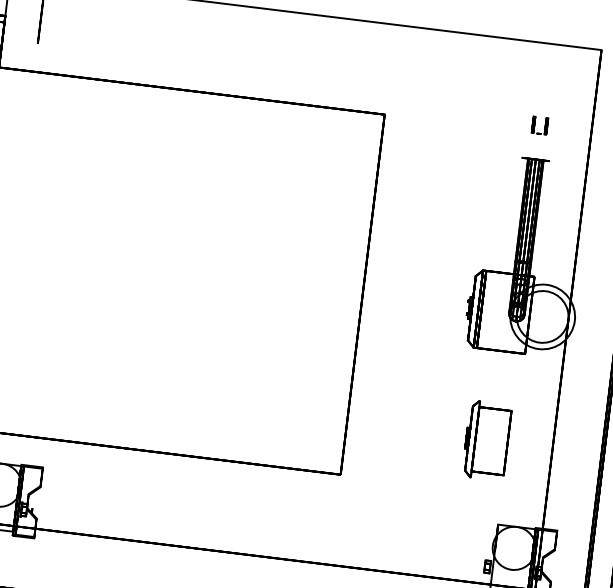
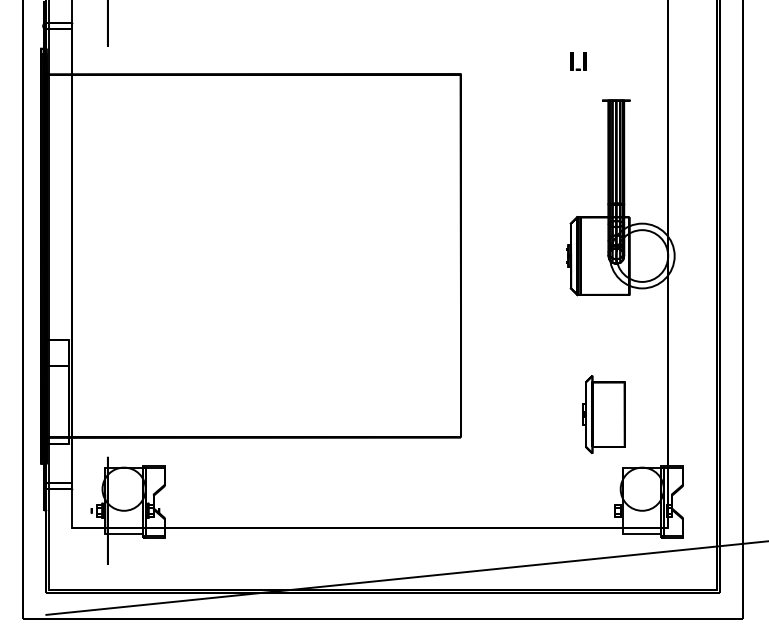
part: (540, 125) -> (578, 61), moved
part: (486, 440) -> (603, 414), moved

